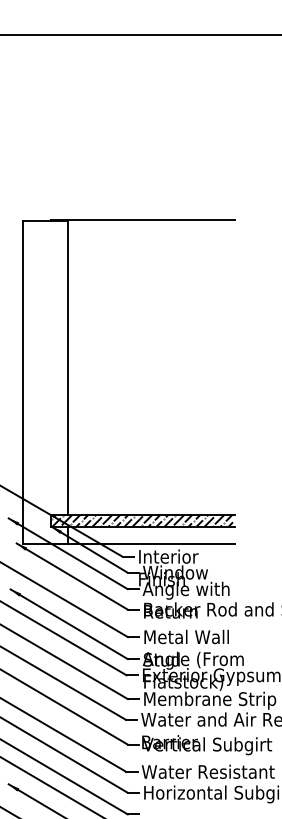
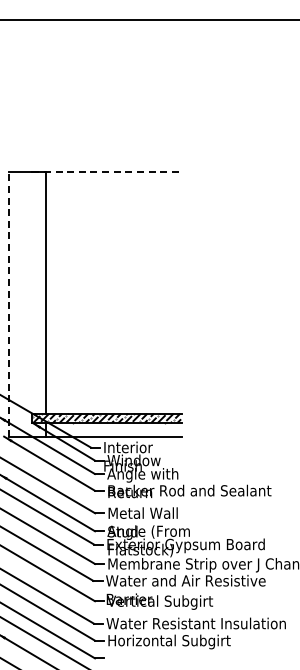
line: (143, 220) -> (107, 172), solid -> dashed
line: (23, 382) -> (9, 304), solid -> dashed

